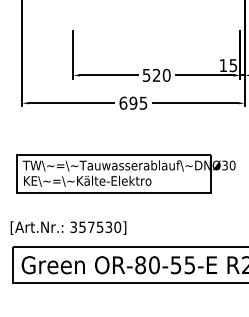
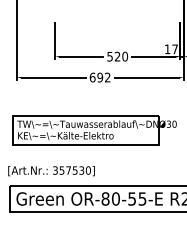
text: (232, 65) -> (174, 49), 15 -> 17
text: (143, 103) -> (107, 77), 695 -> 692

